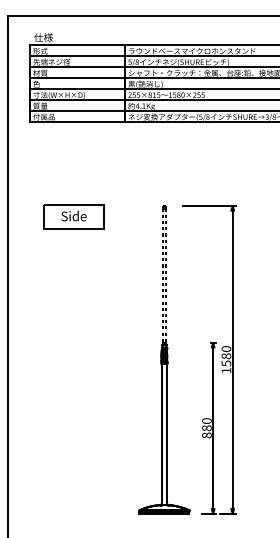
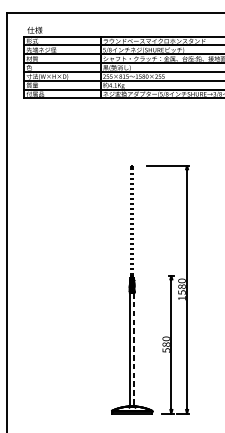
part: (73, 216) -> (58, 174), removed
line: (166, 434) -> (133, 349), solid -> dashed
text: (206, 435) -> (166, 350), 880 -> 580

